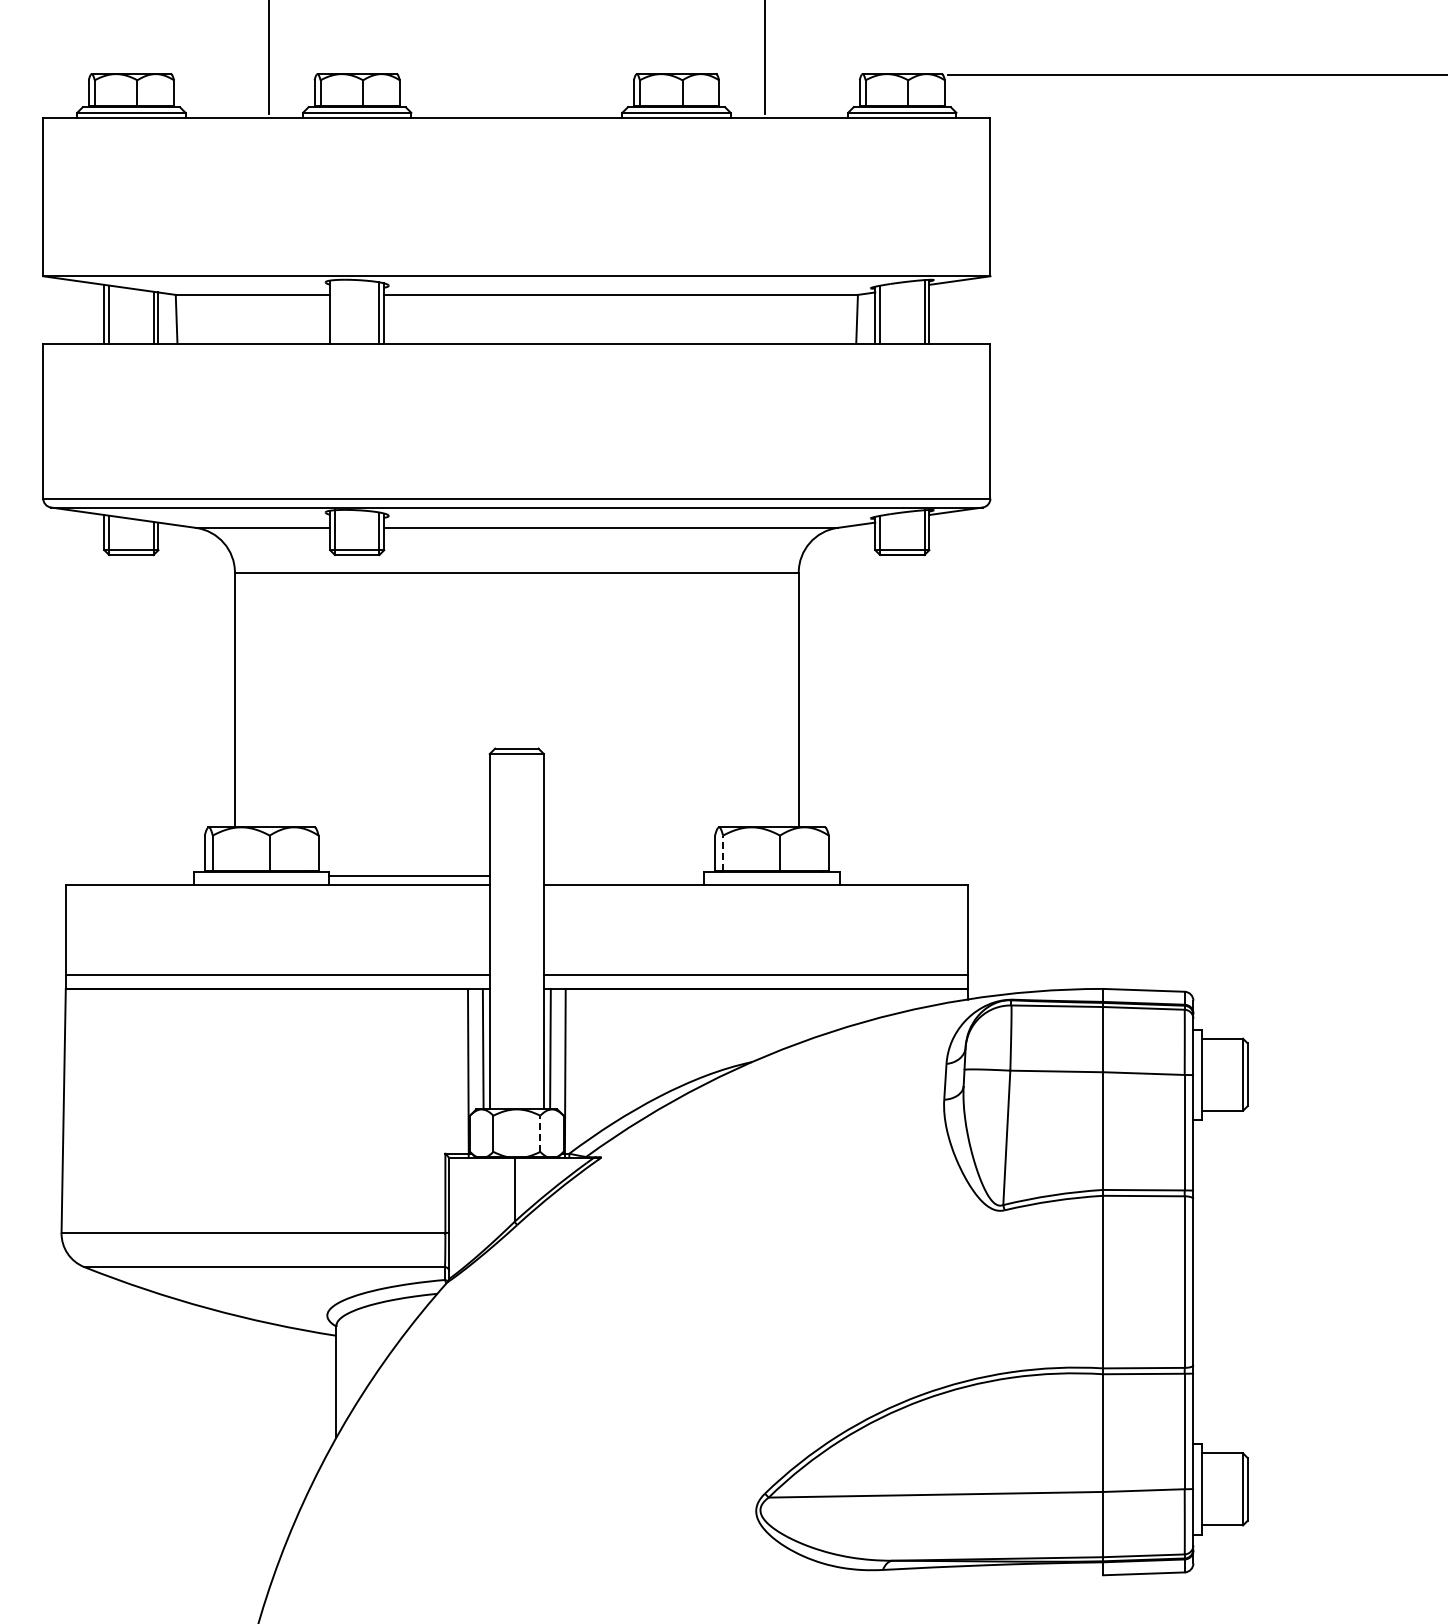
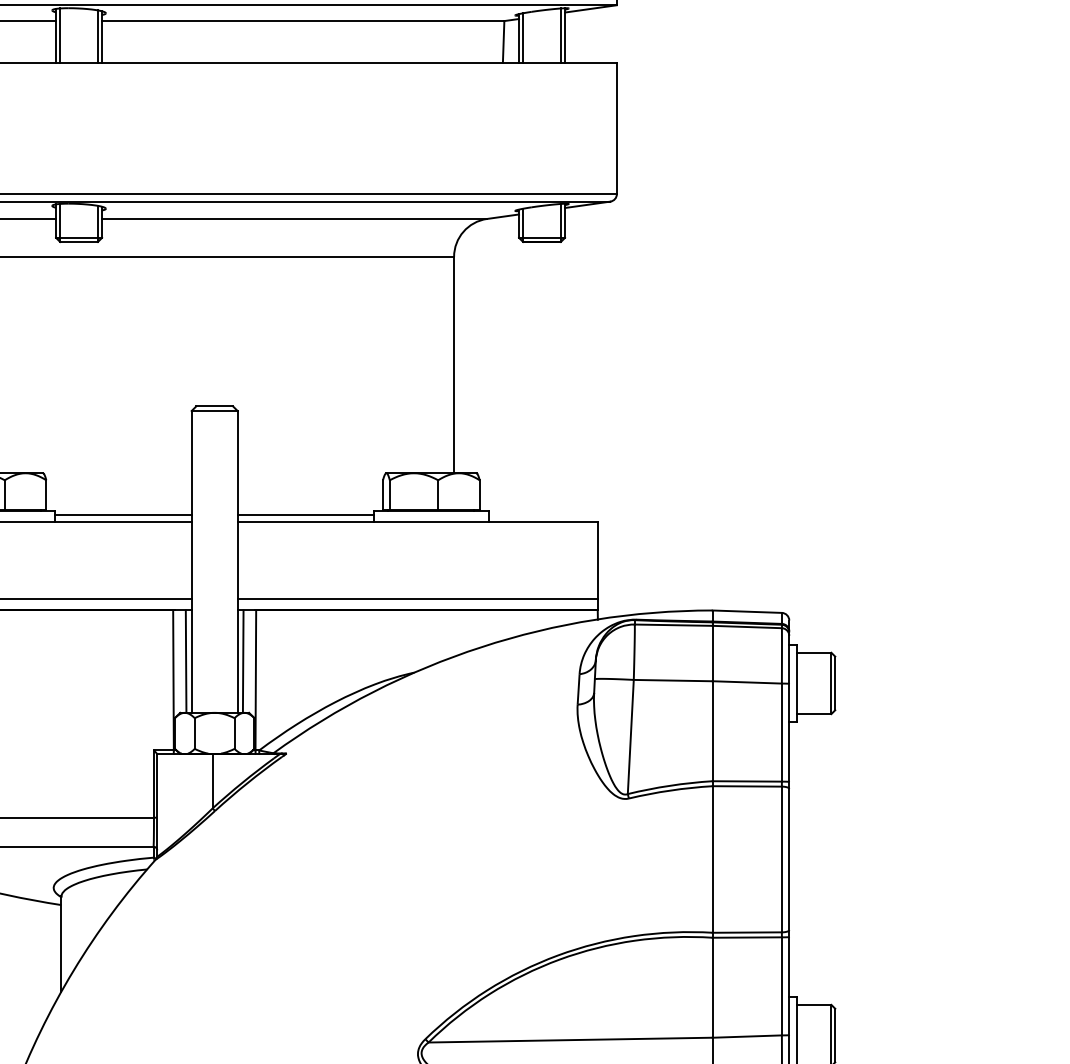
line: (334, 311) -> (59, 35), added
line: (723, 853) -> (390, 495), dashed -> solid
line: (623, 876) -> (305, 515), added
line: (540, 1133) -> (234, 733), dashed -> solid

